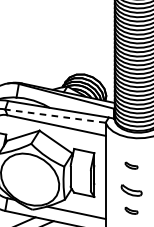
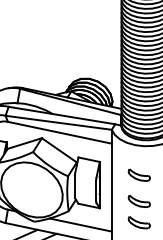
line: (54, 115) -> (57, 122), dashed -> solid
part: (130, 165) -> (138, 174), size x1.67
part: (130, 210) -> (138, 222), size x1.67

